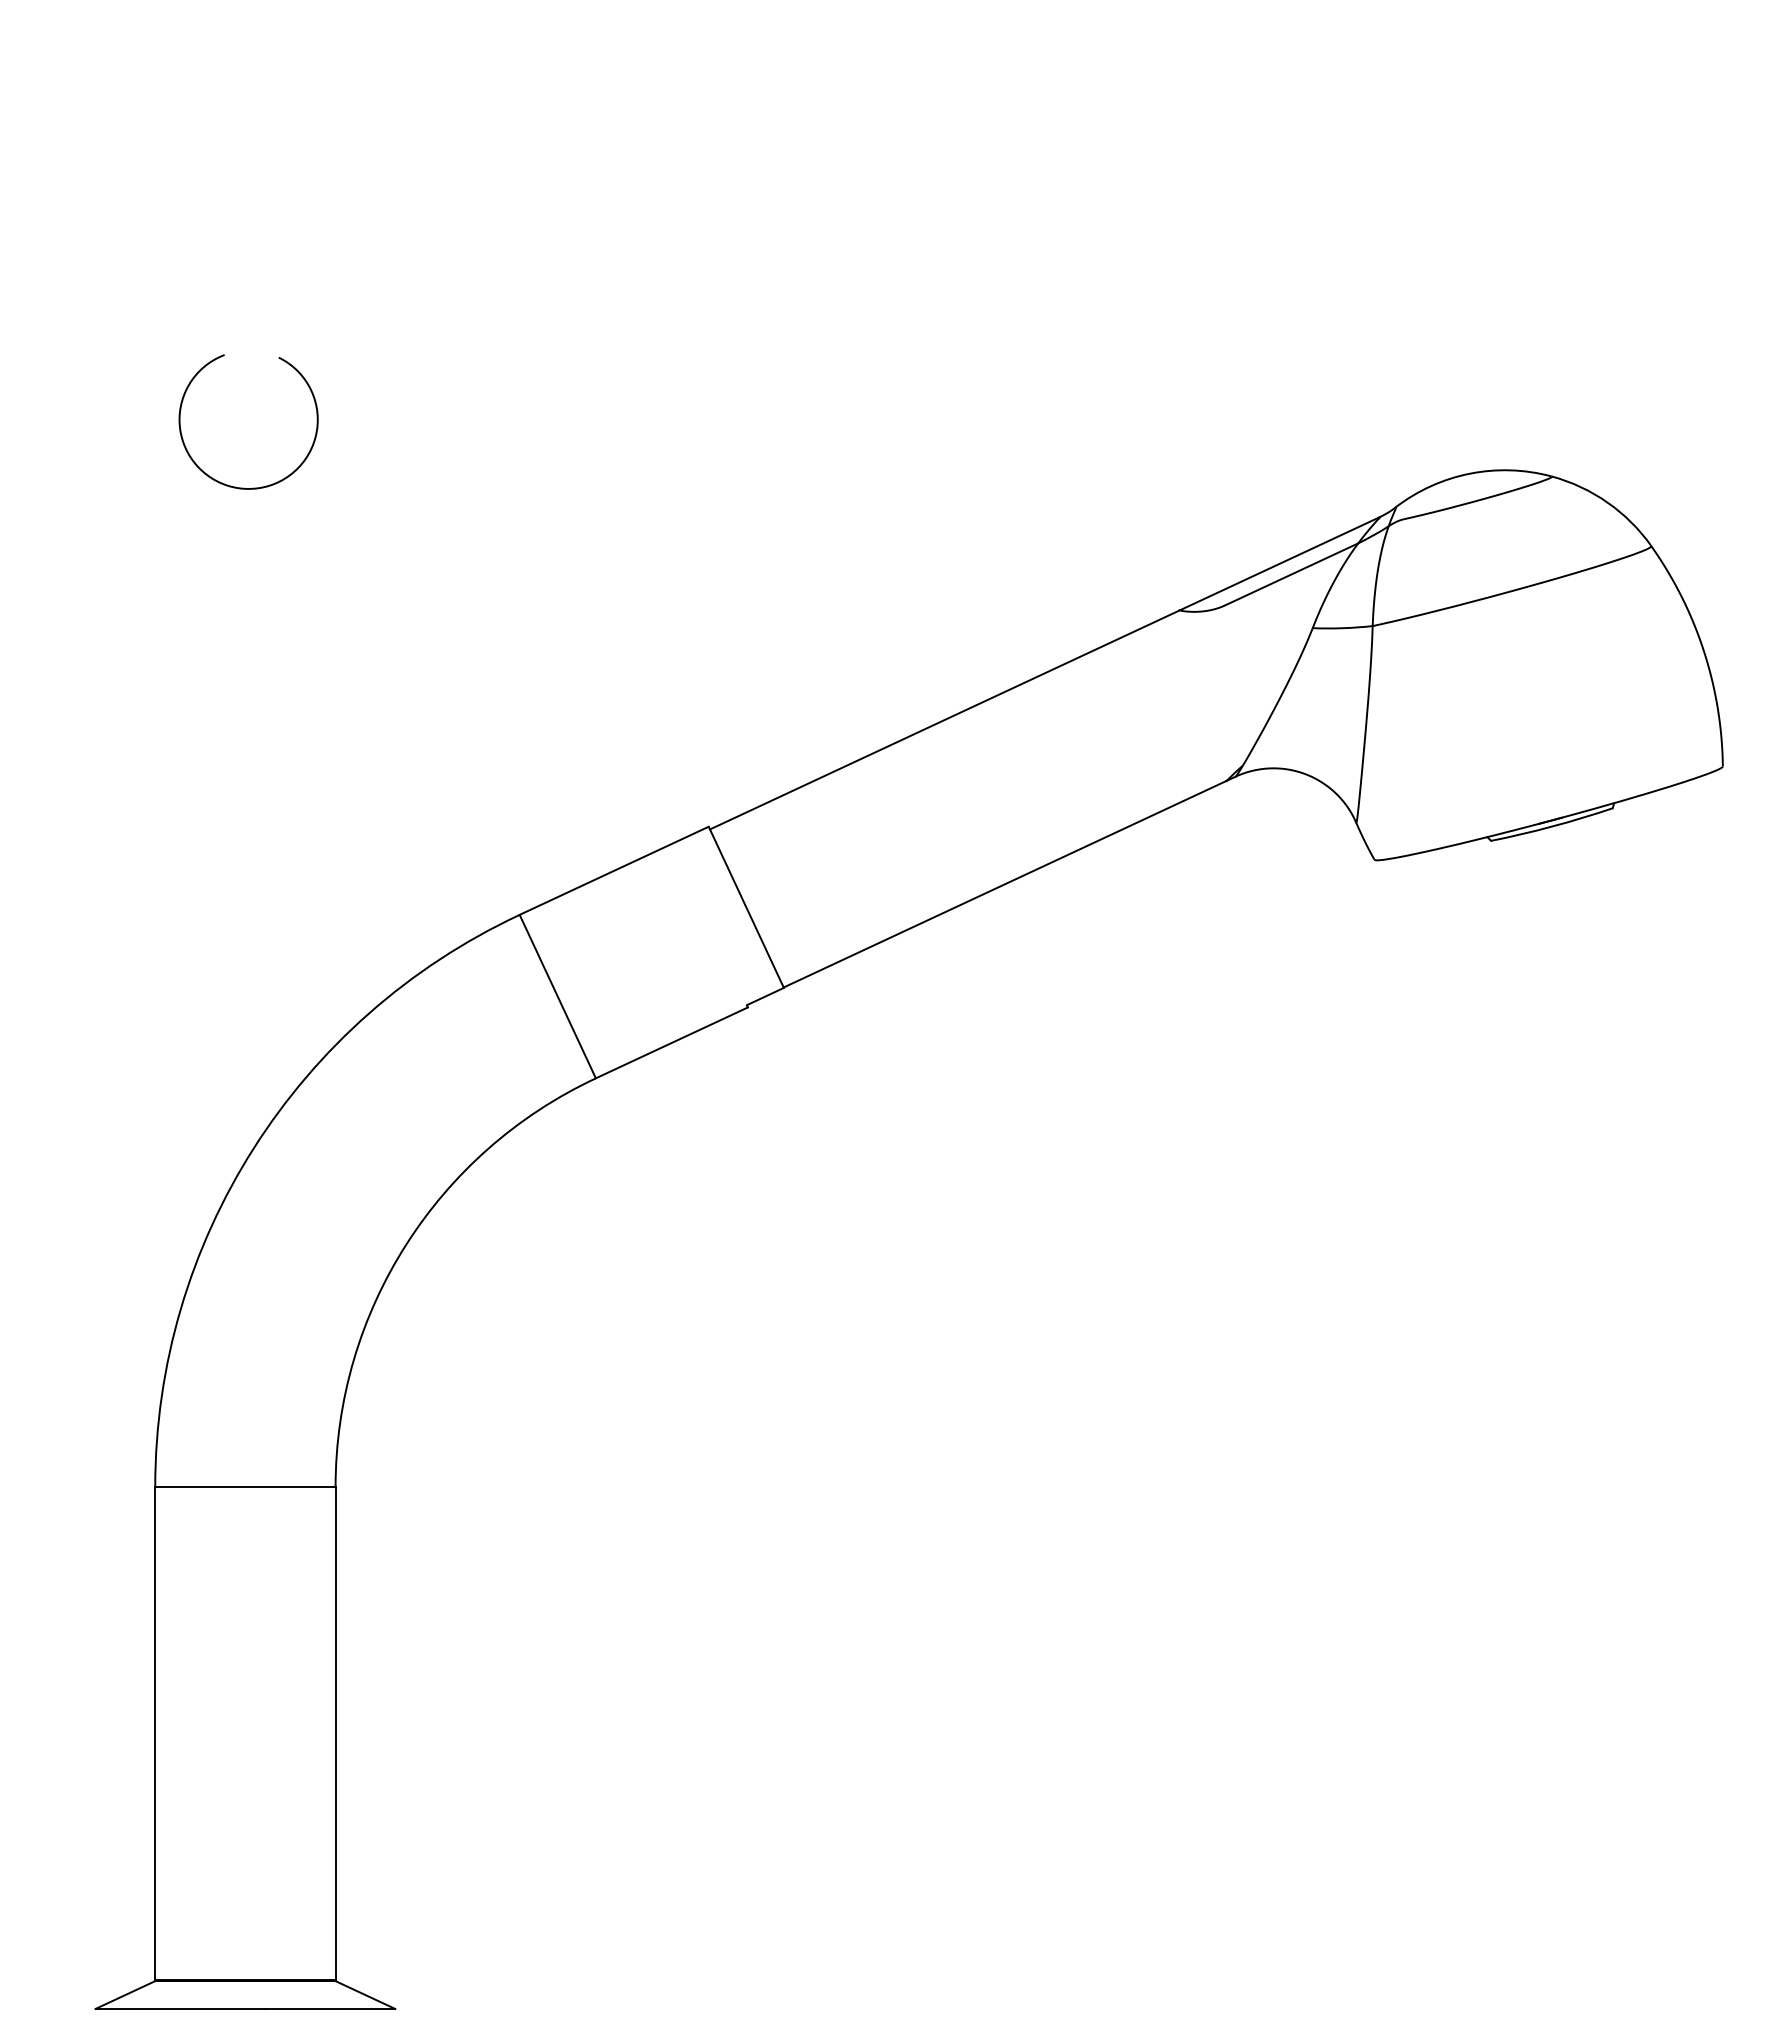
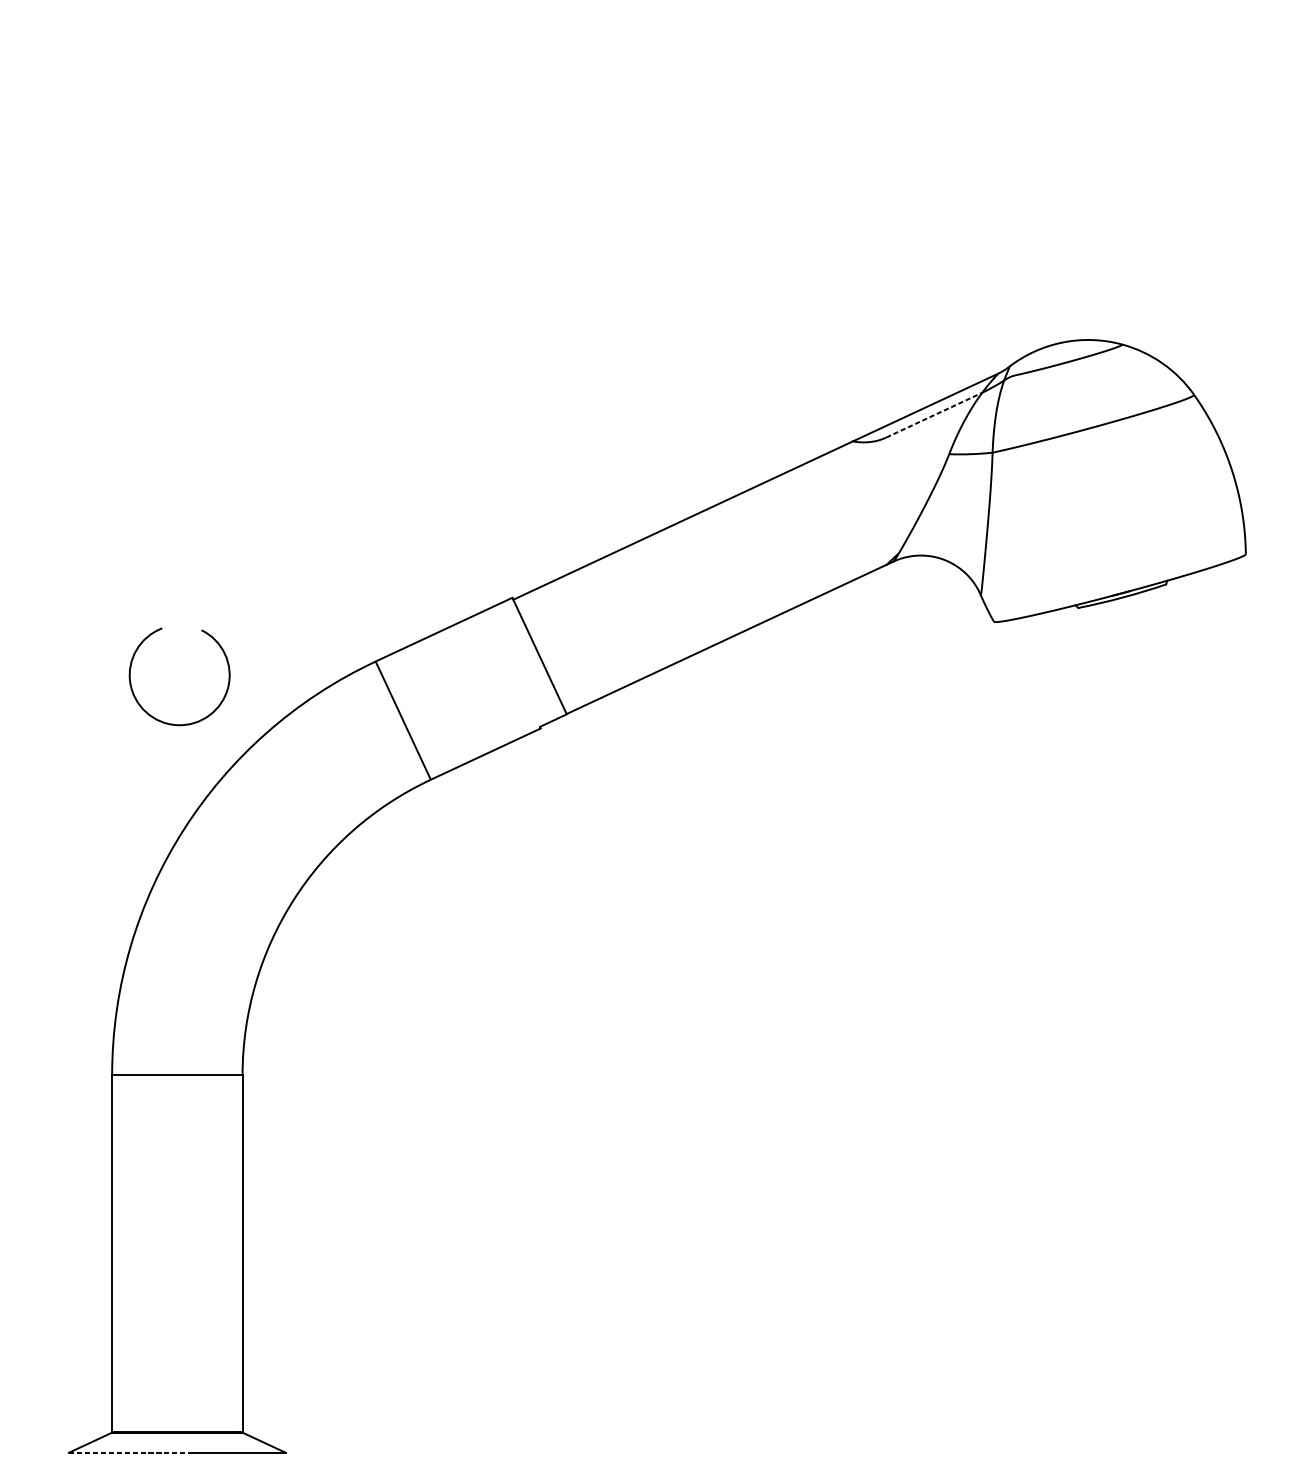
arc: (244, 487) -> (176, 724), moved
line: (1292, 574) -> (934, 415), solid -> dashed
line: (181, 2008) -> (131, 1452), solid -> dashed

